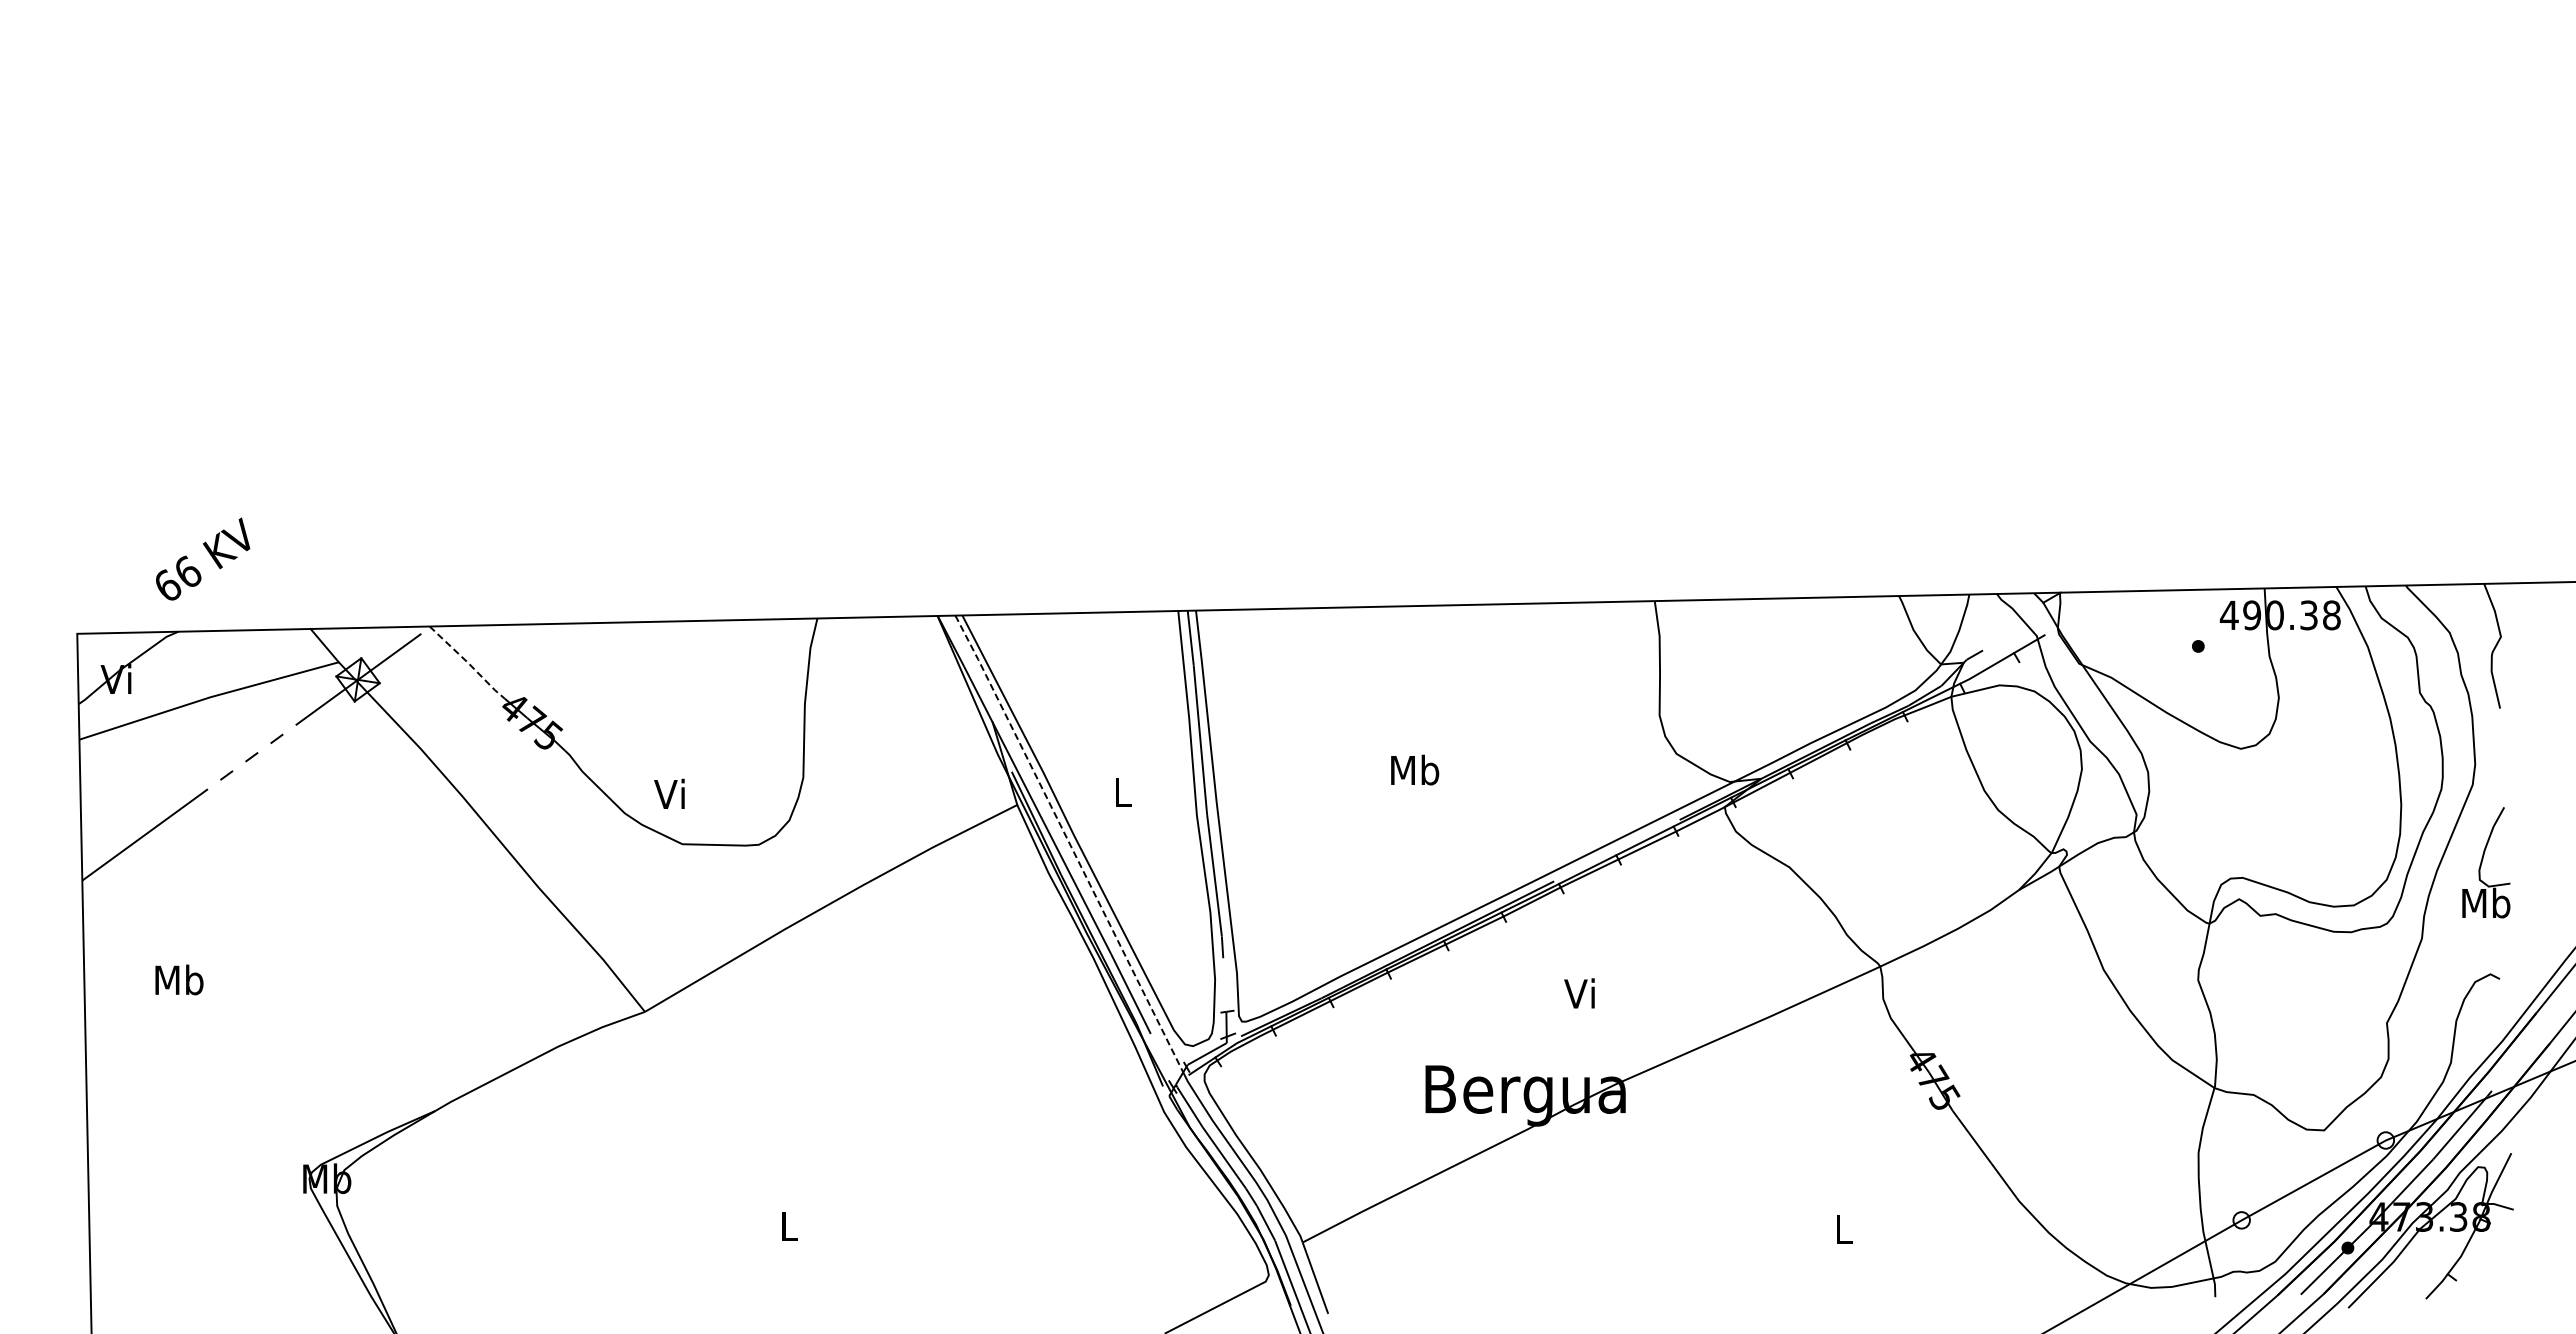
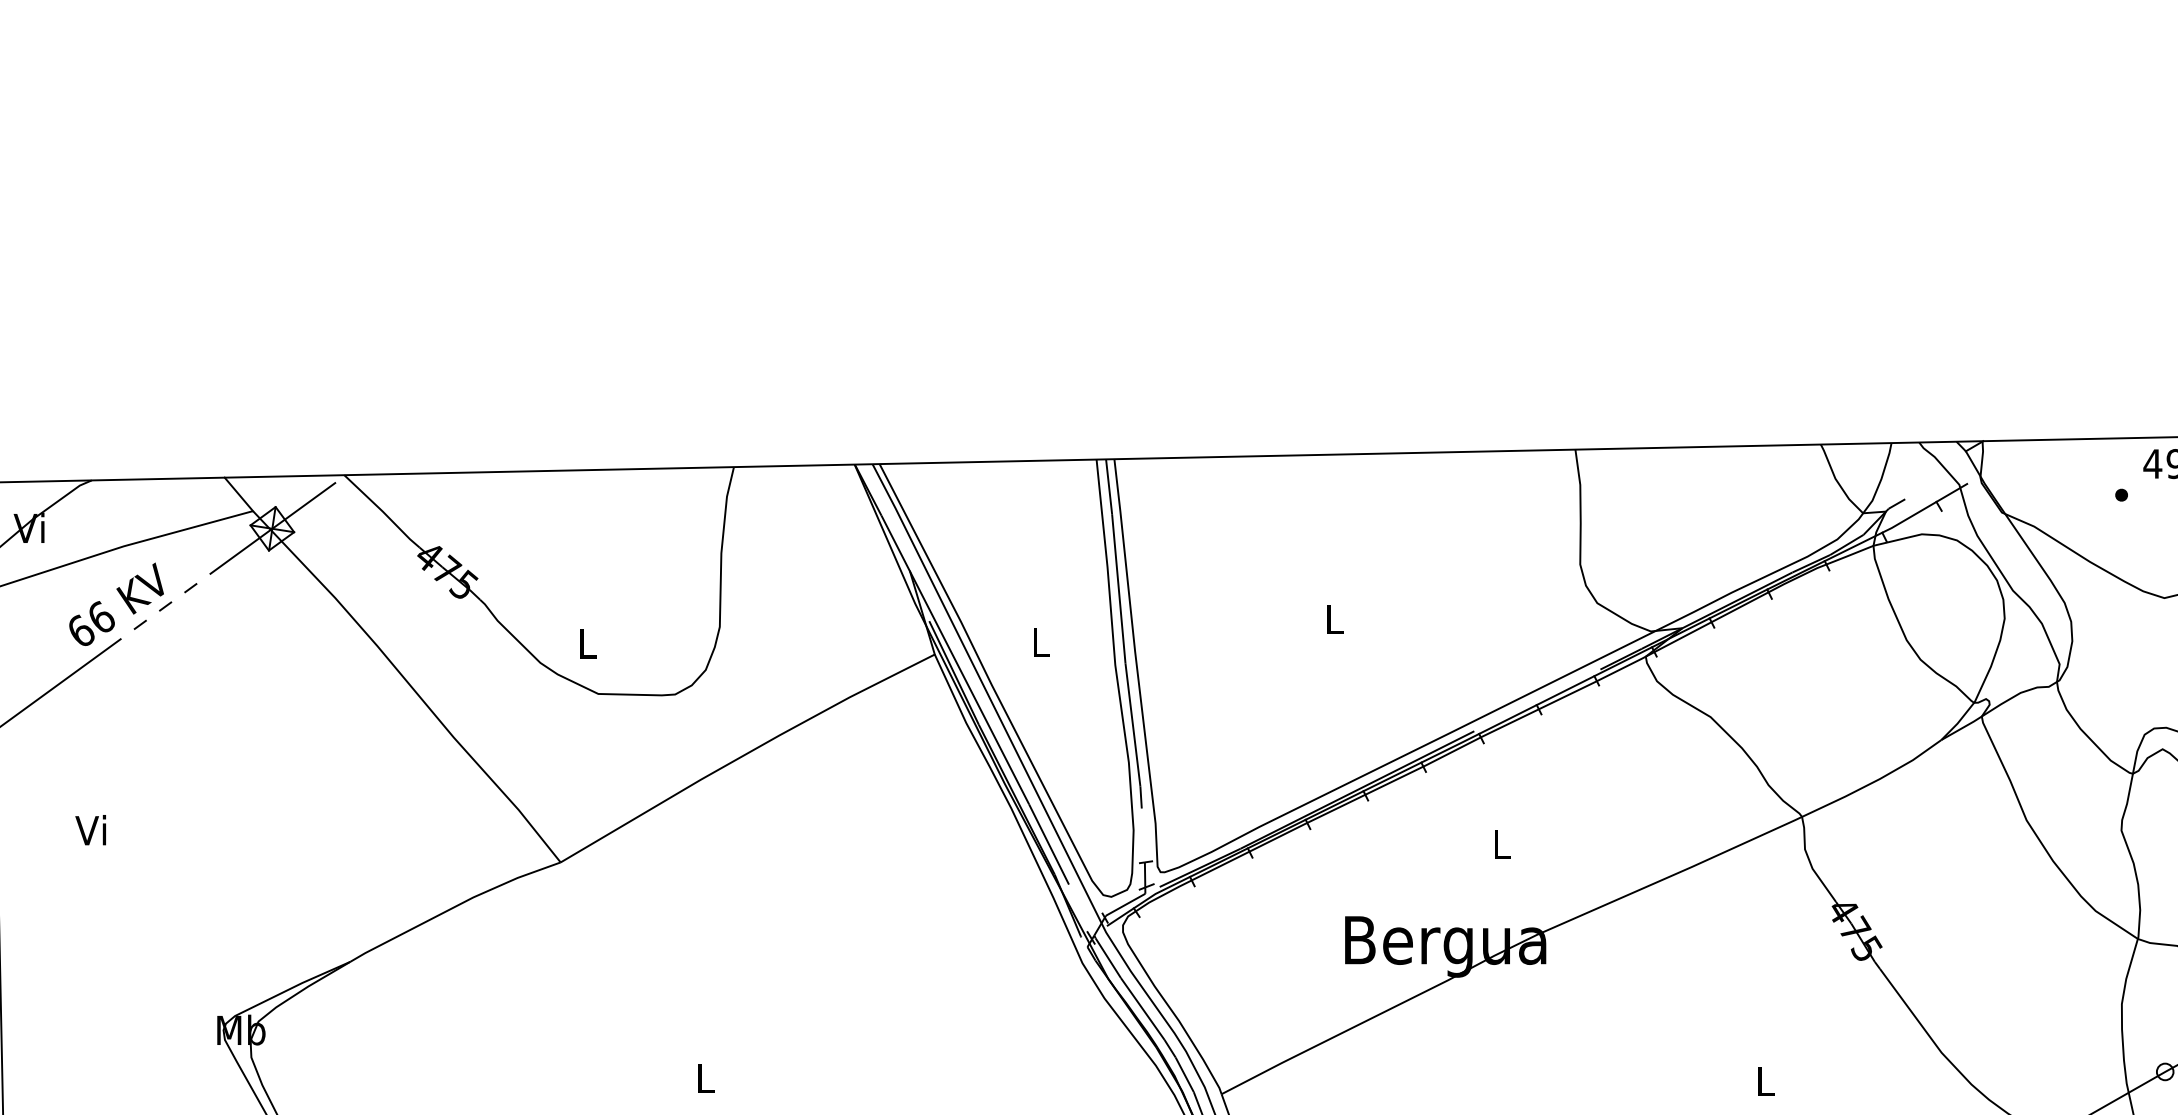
text: (203, 558) -> (117, 603), moved
line: (468, 662) -> (383, 511), dashed -> solid
text: (1415, 769) -> (1334, 618), Mb -> L
text: (669, 793) -> (585, 642), Vi -> L
line: (1069, 843) -> (987, 693), dashed -> solid
text: (179, 979) -> (92, 829), Mb -> Vi
text: (1579, 993) -> (1499, 843), Vi -> L

